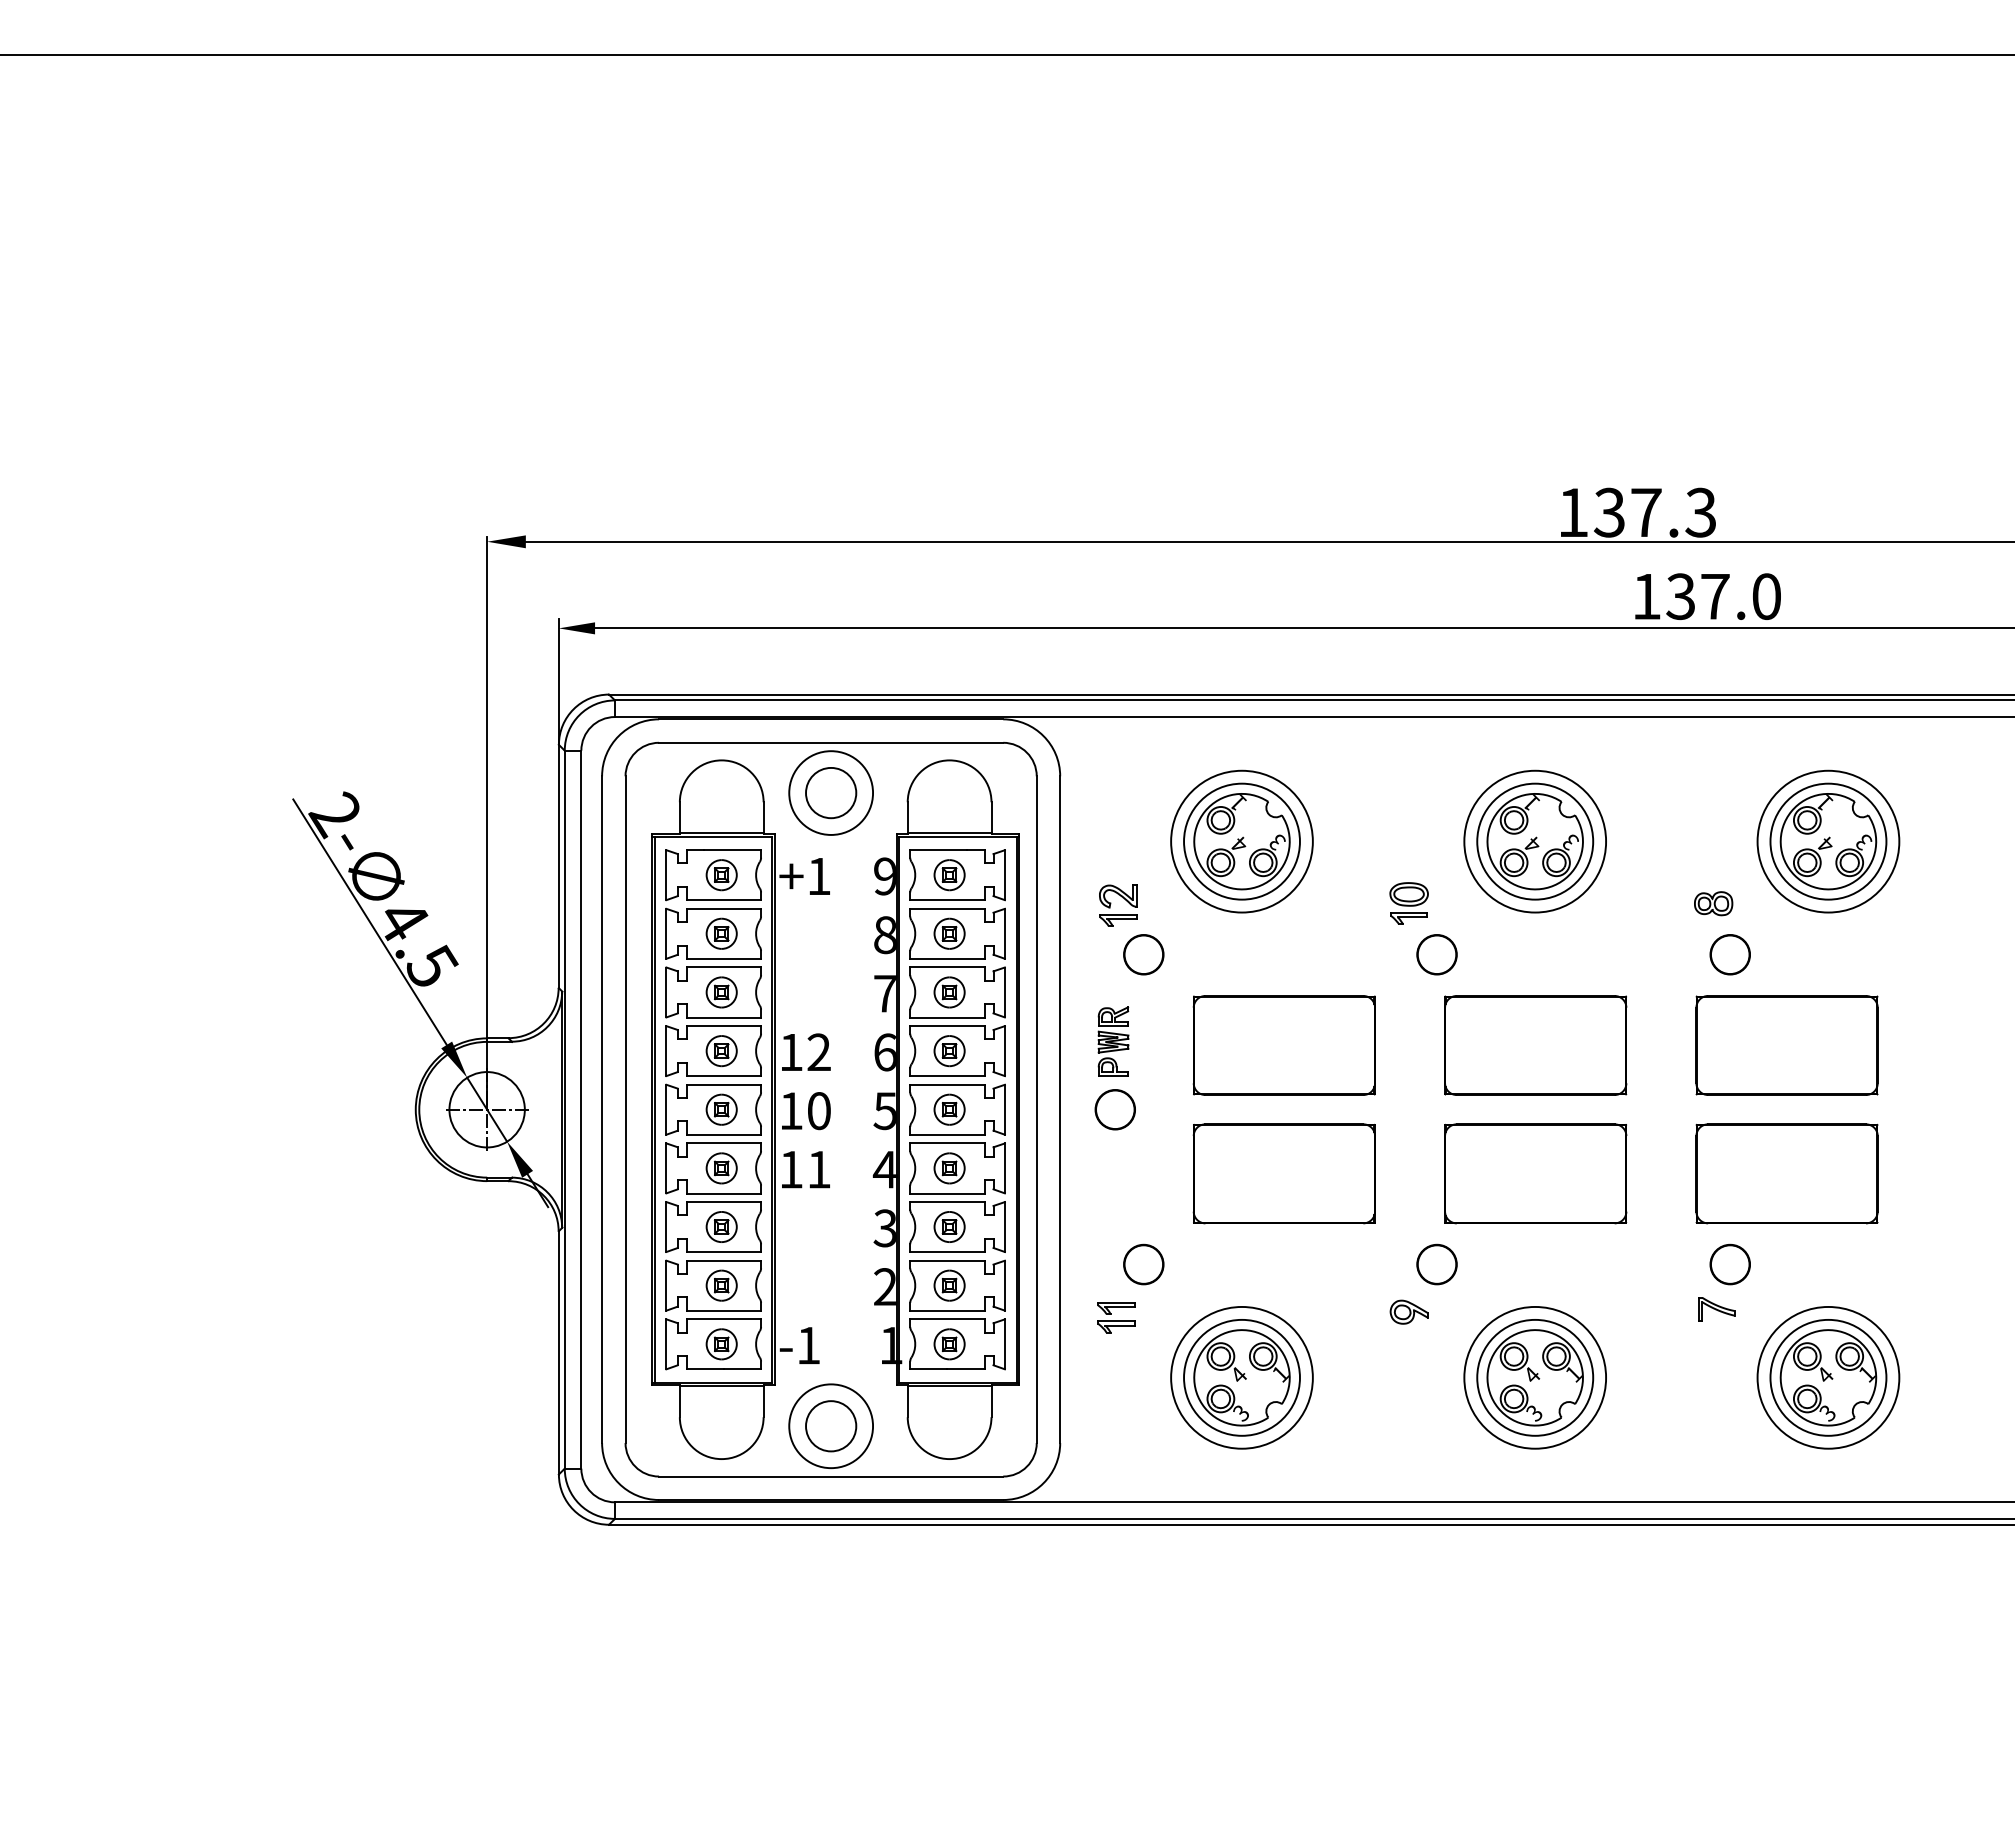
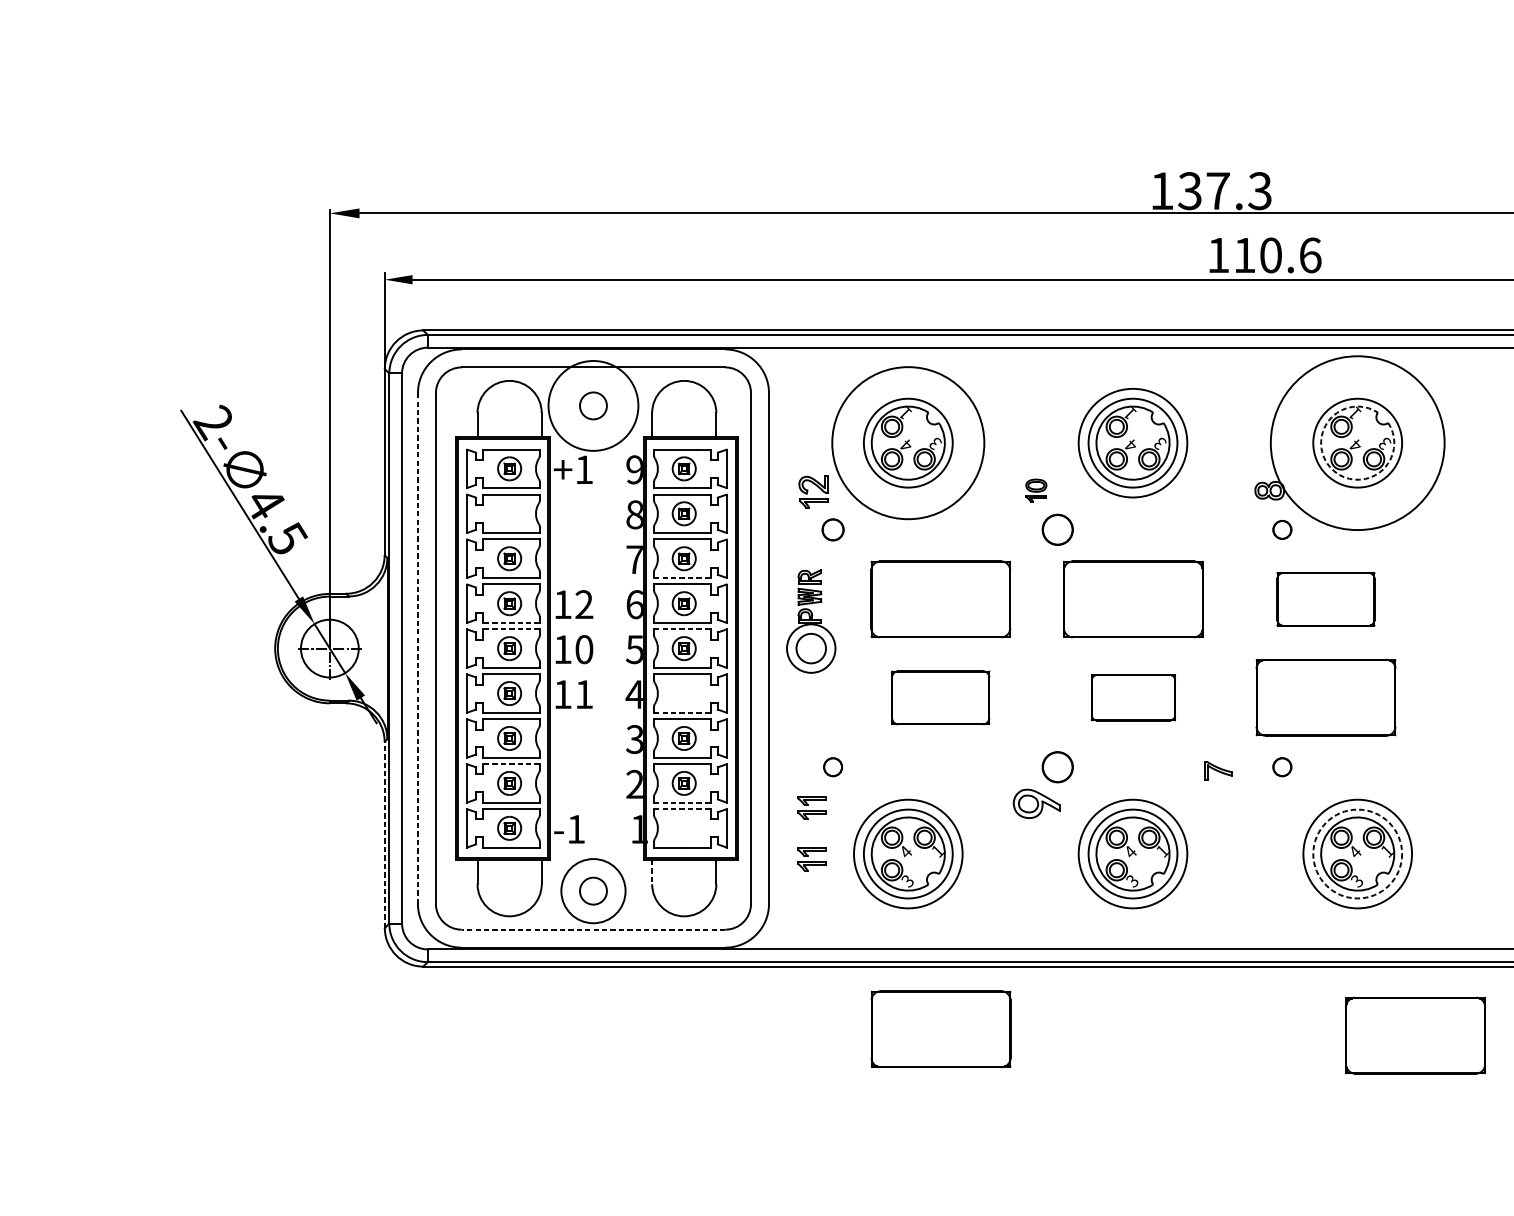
text: (1723, 596) -> (1277, 255), 137.0 -> 110.6
circle: (831, 792) -> (593, 405), size x0.7
circle: (831, 792) -> (593, 405), size x1.4
circle: (1241, 841) -> (907, 443), size x1.4
circle: (1828, 841) -> (1357, 443), size x1.6
arc: (1794, 875) -> (1331, 469), solid -> dashed
part: (1408, 903) -> (1035, 490), size x0.7
part: (721, 933) -> (509, 513), removed
circle: (1143, 954) -> (832, 529), size x0.7
circle: (1729, 954) -> (1281, 529), size x0.6
line: (948, 1017) -> (683, 577), solid -> dashed
part: (1786, 1045) -> (1325, 599), size x0.7
line: (723, 1076) -> (510, 623), solid -> dashed
line: (723, 1084) -> (510, 629), solid -> dashed
line: (948, 1084) -> (683, 629), solid -> dashed
circle: (1115, 1109) -> (811, 648), size x1.6
line: (602, 1110) -> (418, 649), solid -> dashed
part: (949, 1168) -> (684, 693), removed
part: (1283, 1173) -> (940, 697), size x0.7
part: (1535, 1173) -> (1133, 697), size x0.6
line: (948, 1193) -> (683, 712), solid -> dashed
line: (723, 1260) -> (510, 764), solid -> dashed
part: (1143, 1264) -> (832, 767), size x0.6
part: (1729, 1264) -> (1281, 767), size x0.6
part: (1716, 1309) -> (1218, 771), moved
line: (948, 1310) -> (683, 802), solid -> dashed
part: (1408, 1311) -> (1035, 803), size x1.6
line: (948, 1319) -> (683, 809), solid -> dashed
part: (949, 1344) -> (684, 828), removed
line: (558, 1352) -> (384, 834), solid -> dashed
circle: (1828, 1377) -> (1357, 853), solid -> dashed
part: (1116, 1384) -> (812, 859), added
line: (907, 1401) -> (651, 872), solid -> dashed
circle: (831, 1426) -> (593, 891), size x0.7
line: (830, 1476) -> (592, 929), solid -> dashed
part: (1284, 1606) -> (940, 1029), added
part: (1903, 1614) -> (1415, 1035), added

